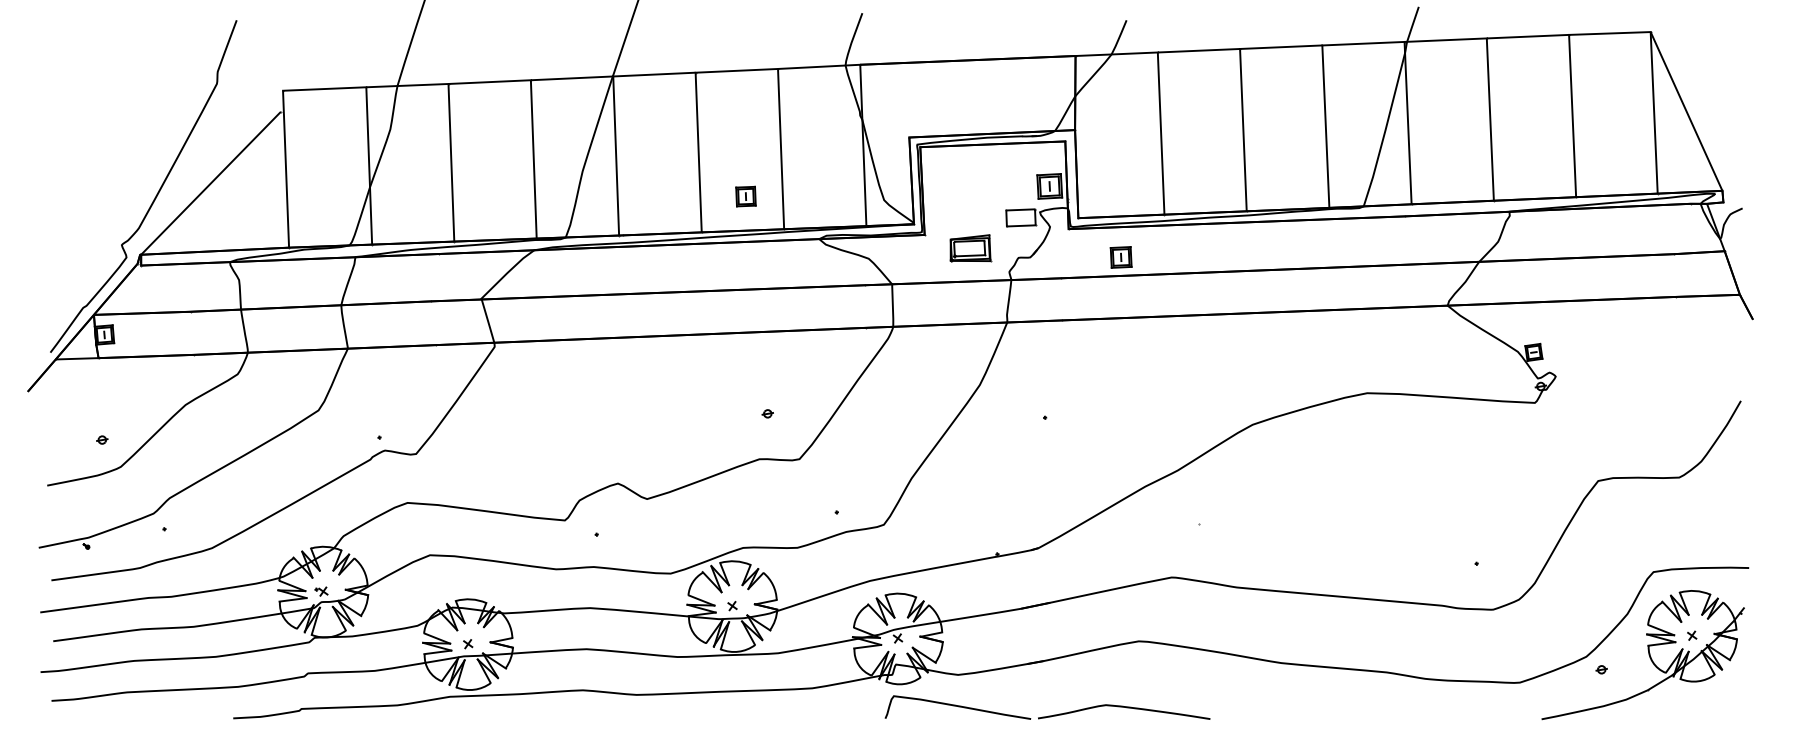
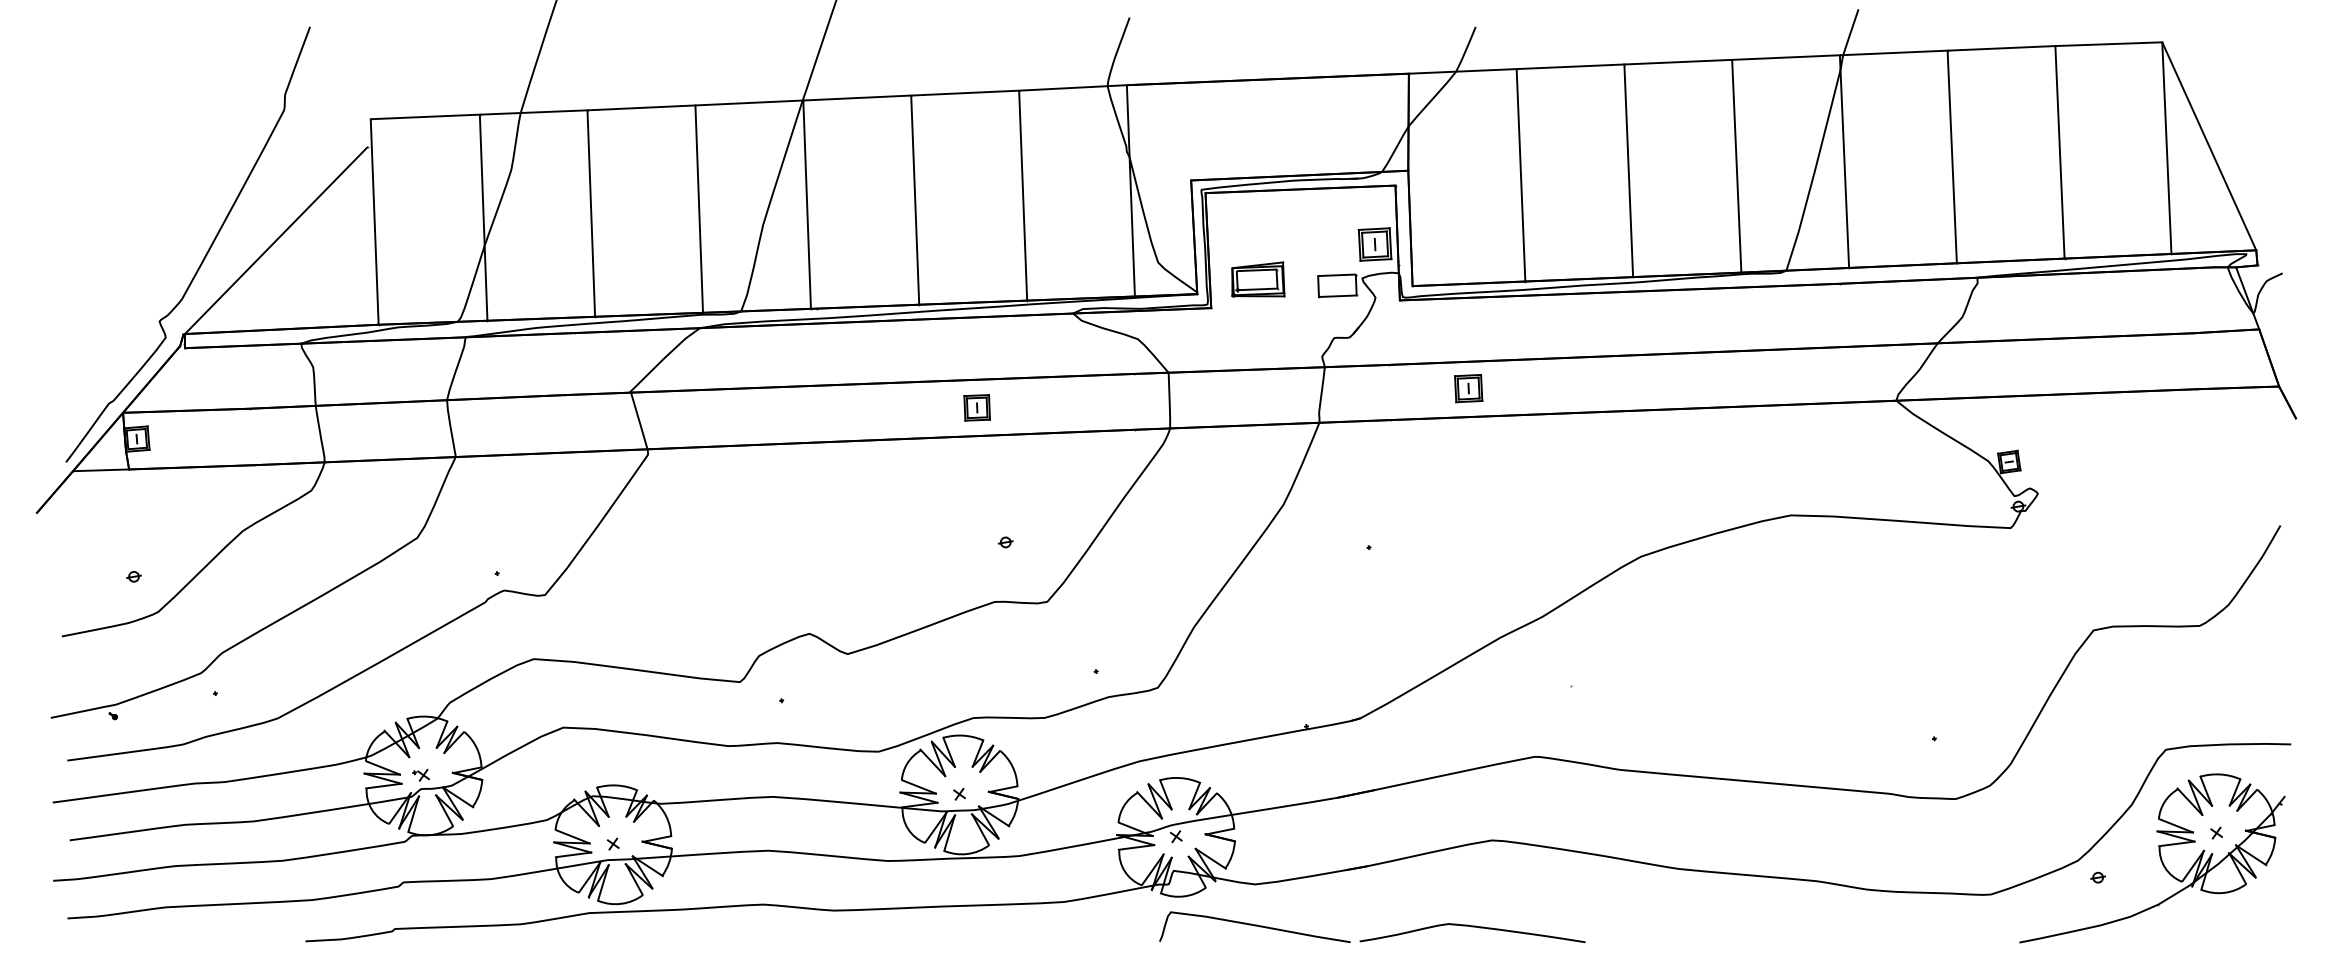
part: (745, 196) -> (976, 407), moved
part: (970, 248) -> (1258, 279), moved
part: (1121, 257) -> (1468, 388), moved

